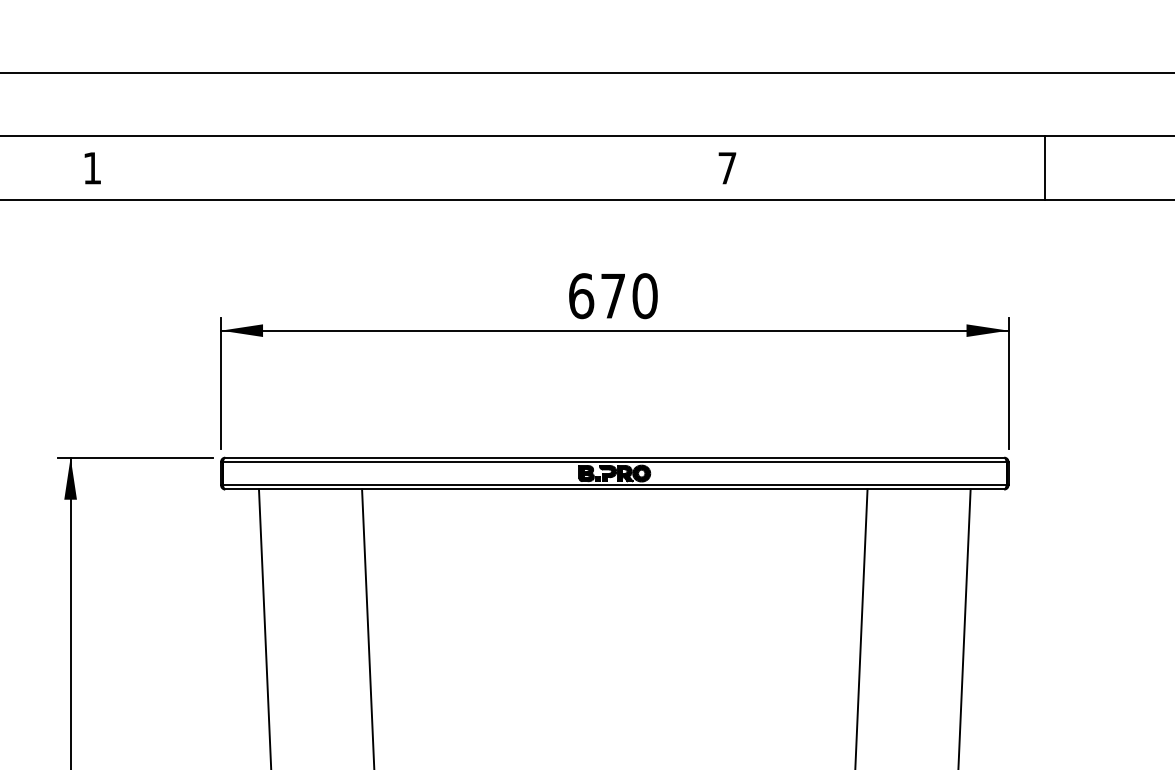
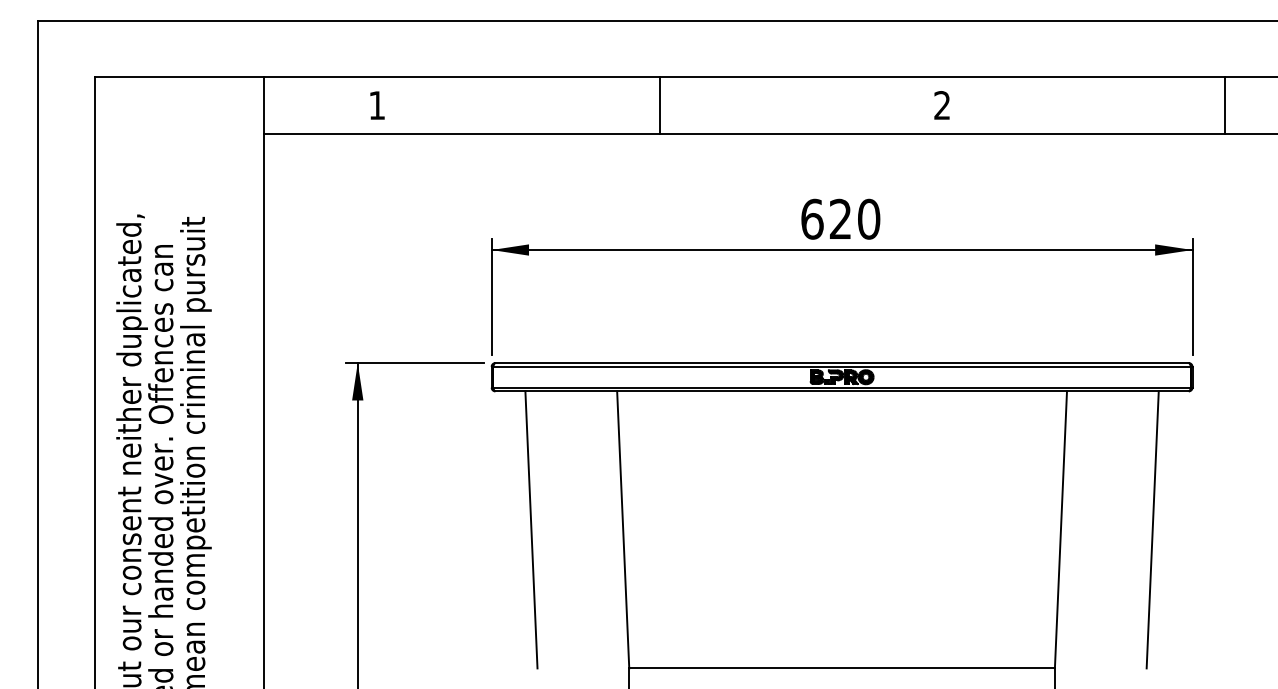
line: (410, 168) -> (660, 105), added
text: (727, 168) -> (942, 105), 7 -> 2
text: (613, 295) -> (840, 218), 670 -> 620

